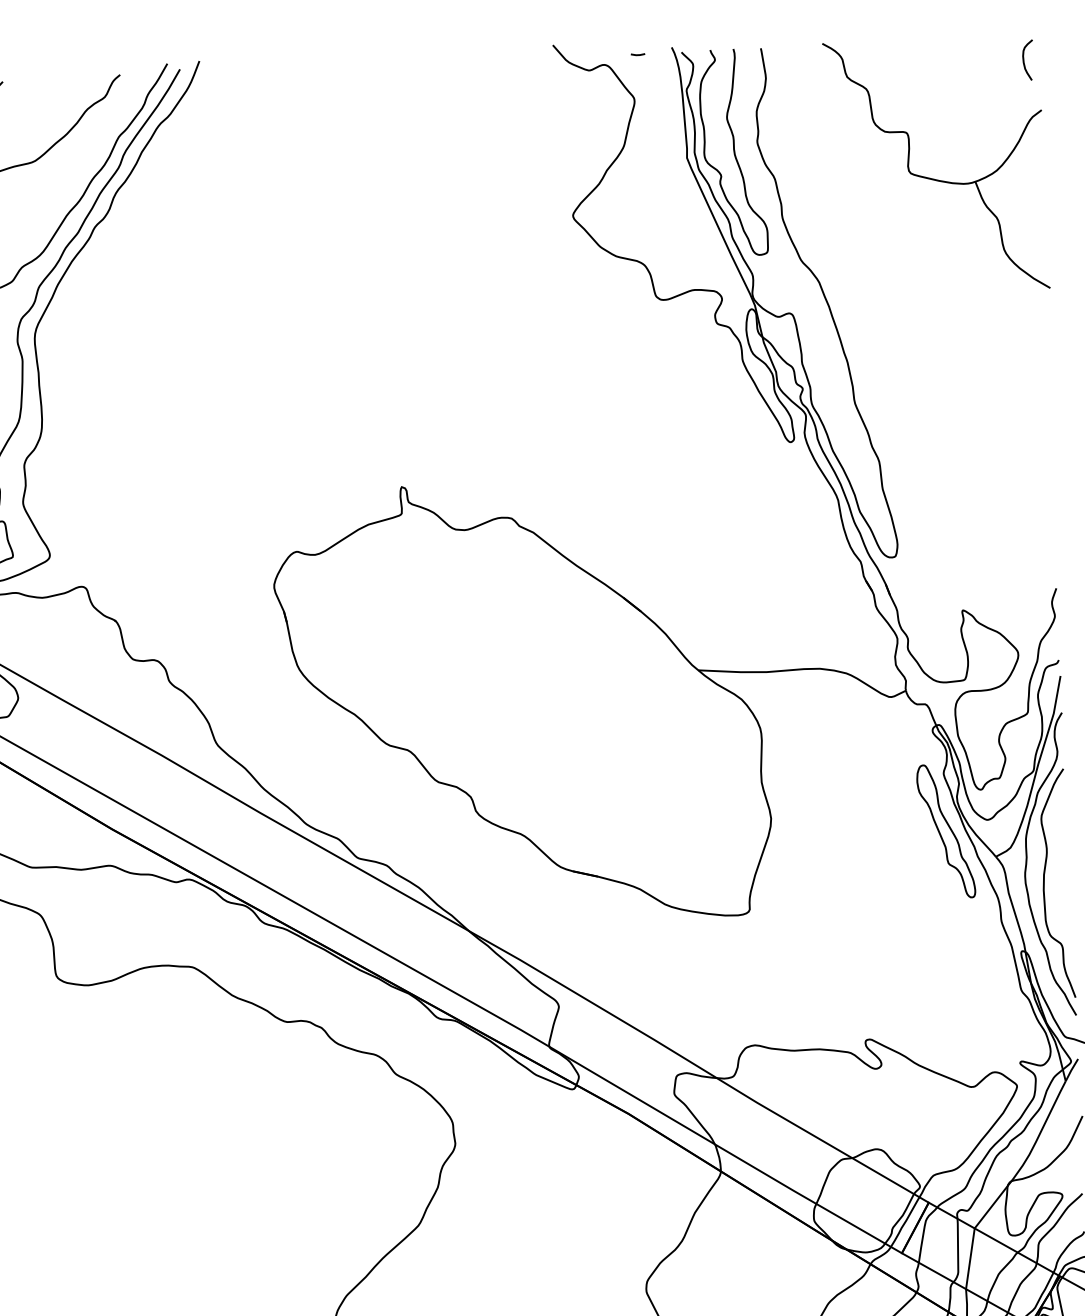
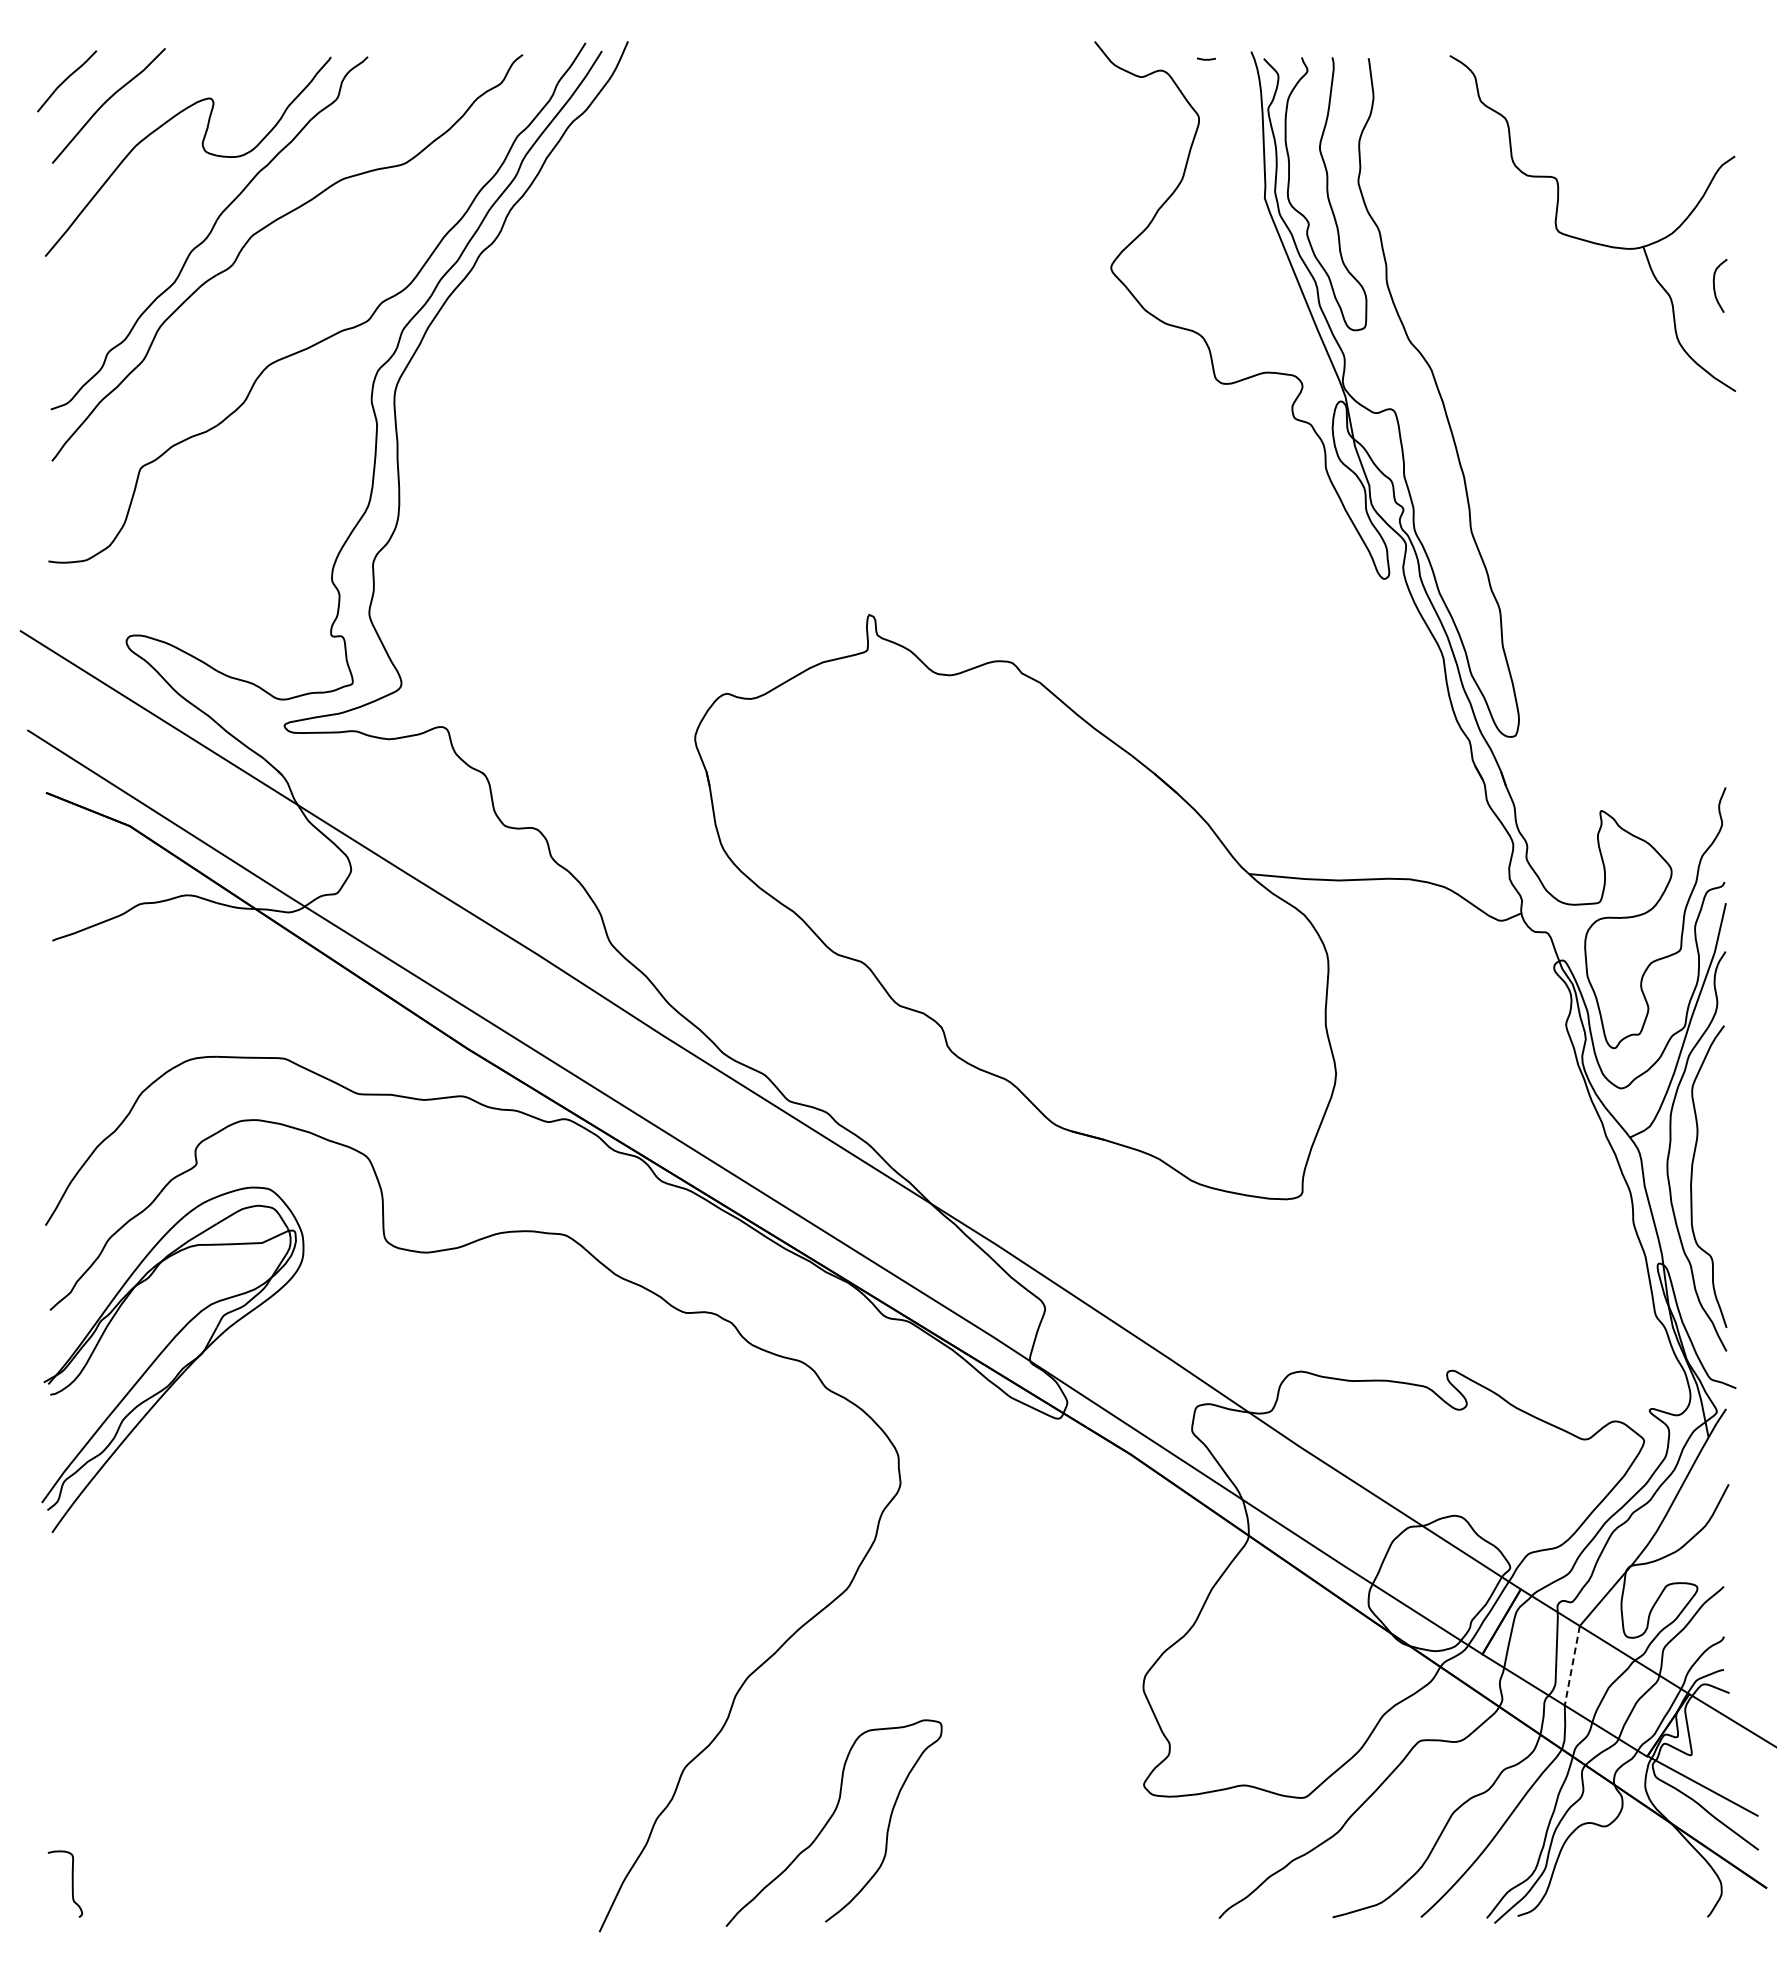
curve: (1023, 60) -> (1714, 285), moved
part: (945, 830) -> (1565, 1100), removed
line: (970, 1259) -> (1572, 1666), solid -> dashed

